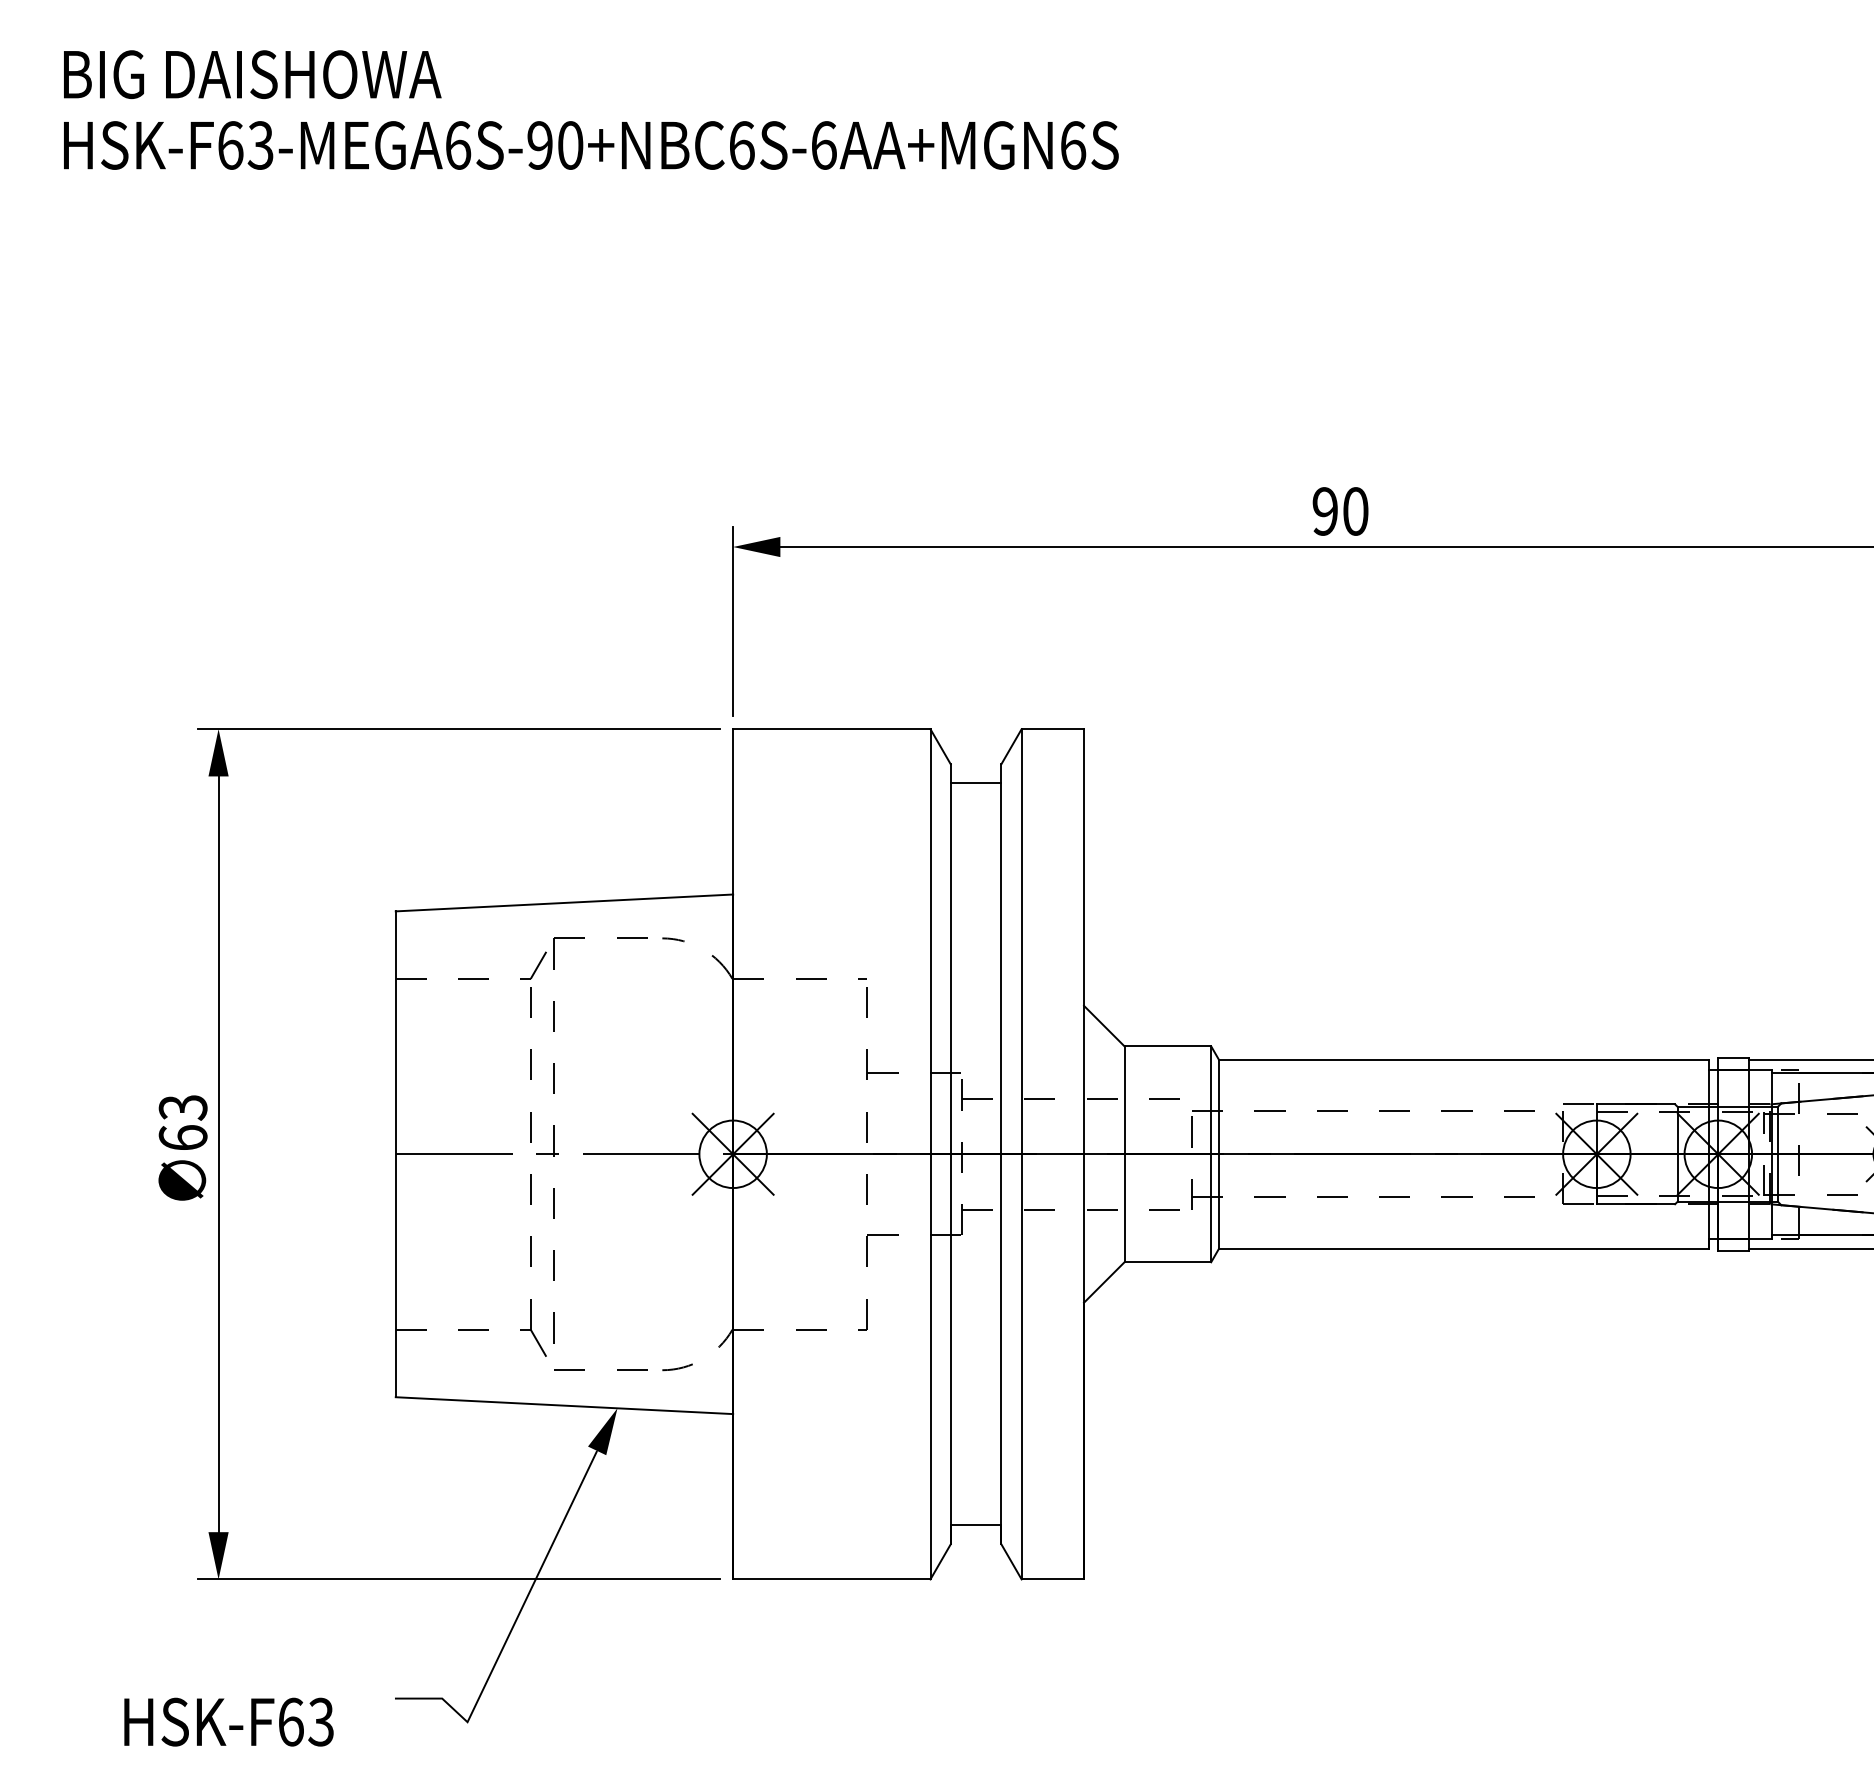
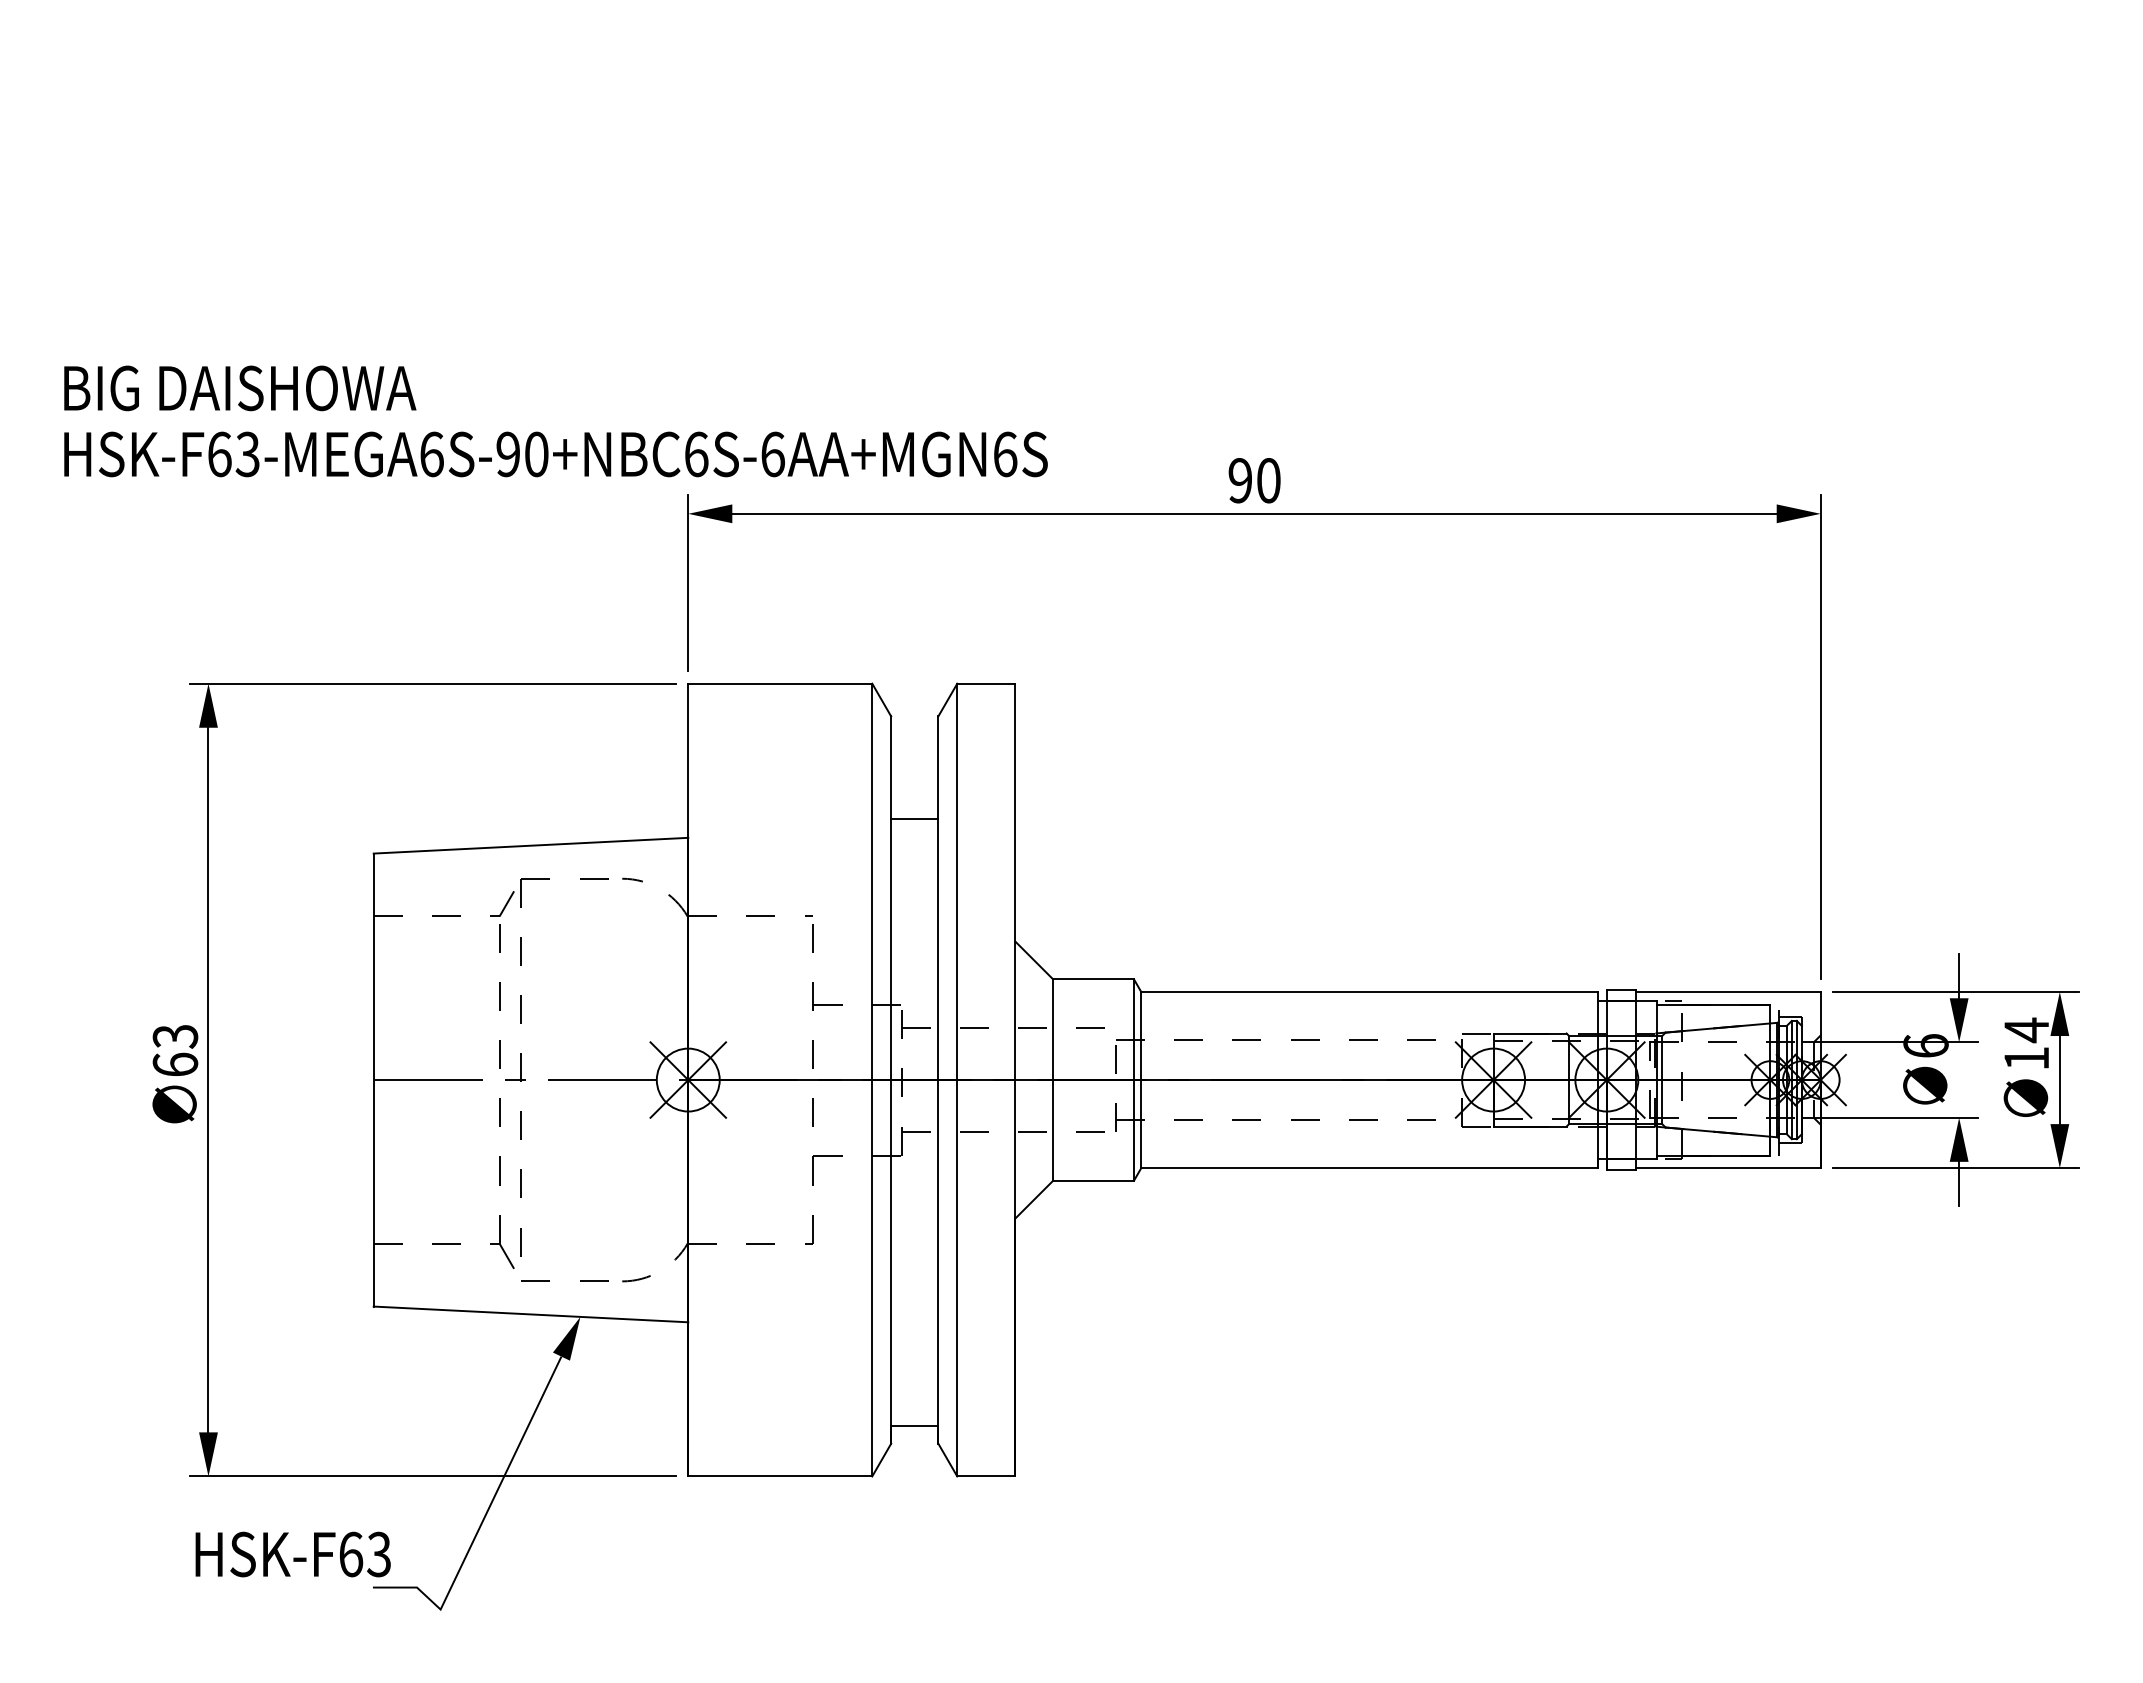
text: (590, 110) -> (555, 421), moved
line: (975, 783) -> (914, 819), moved
text: (228, 1722) -> (292, 1554), moved

